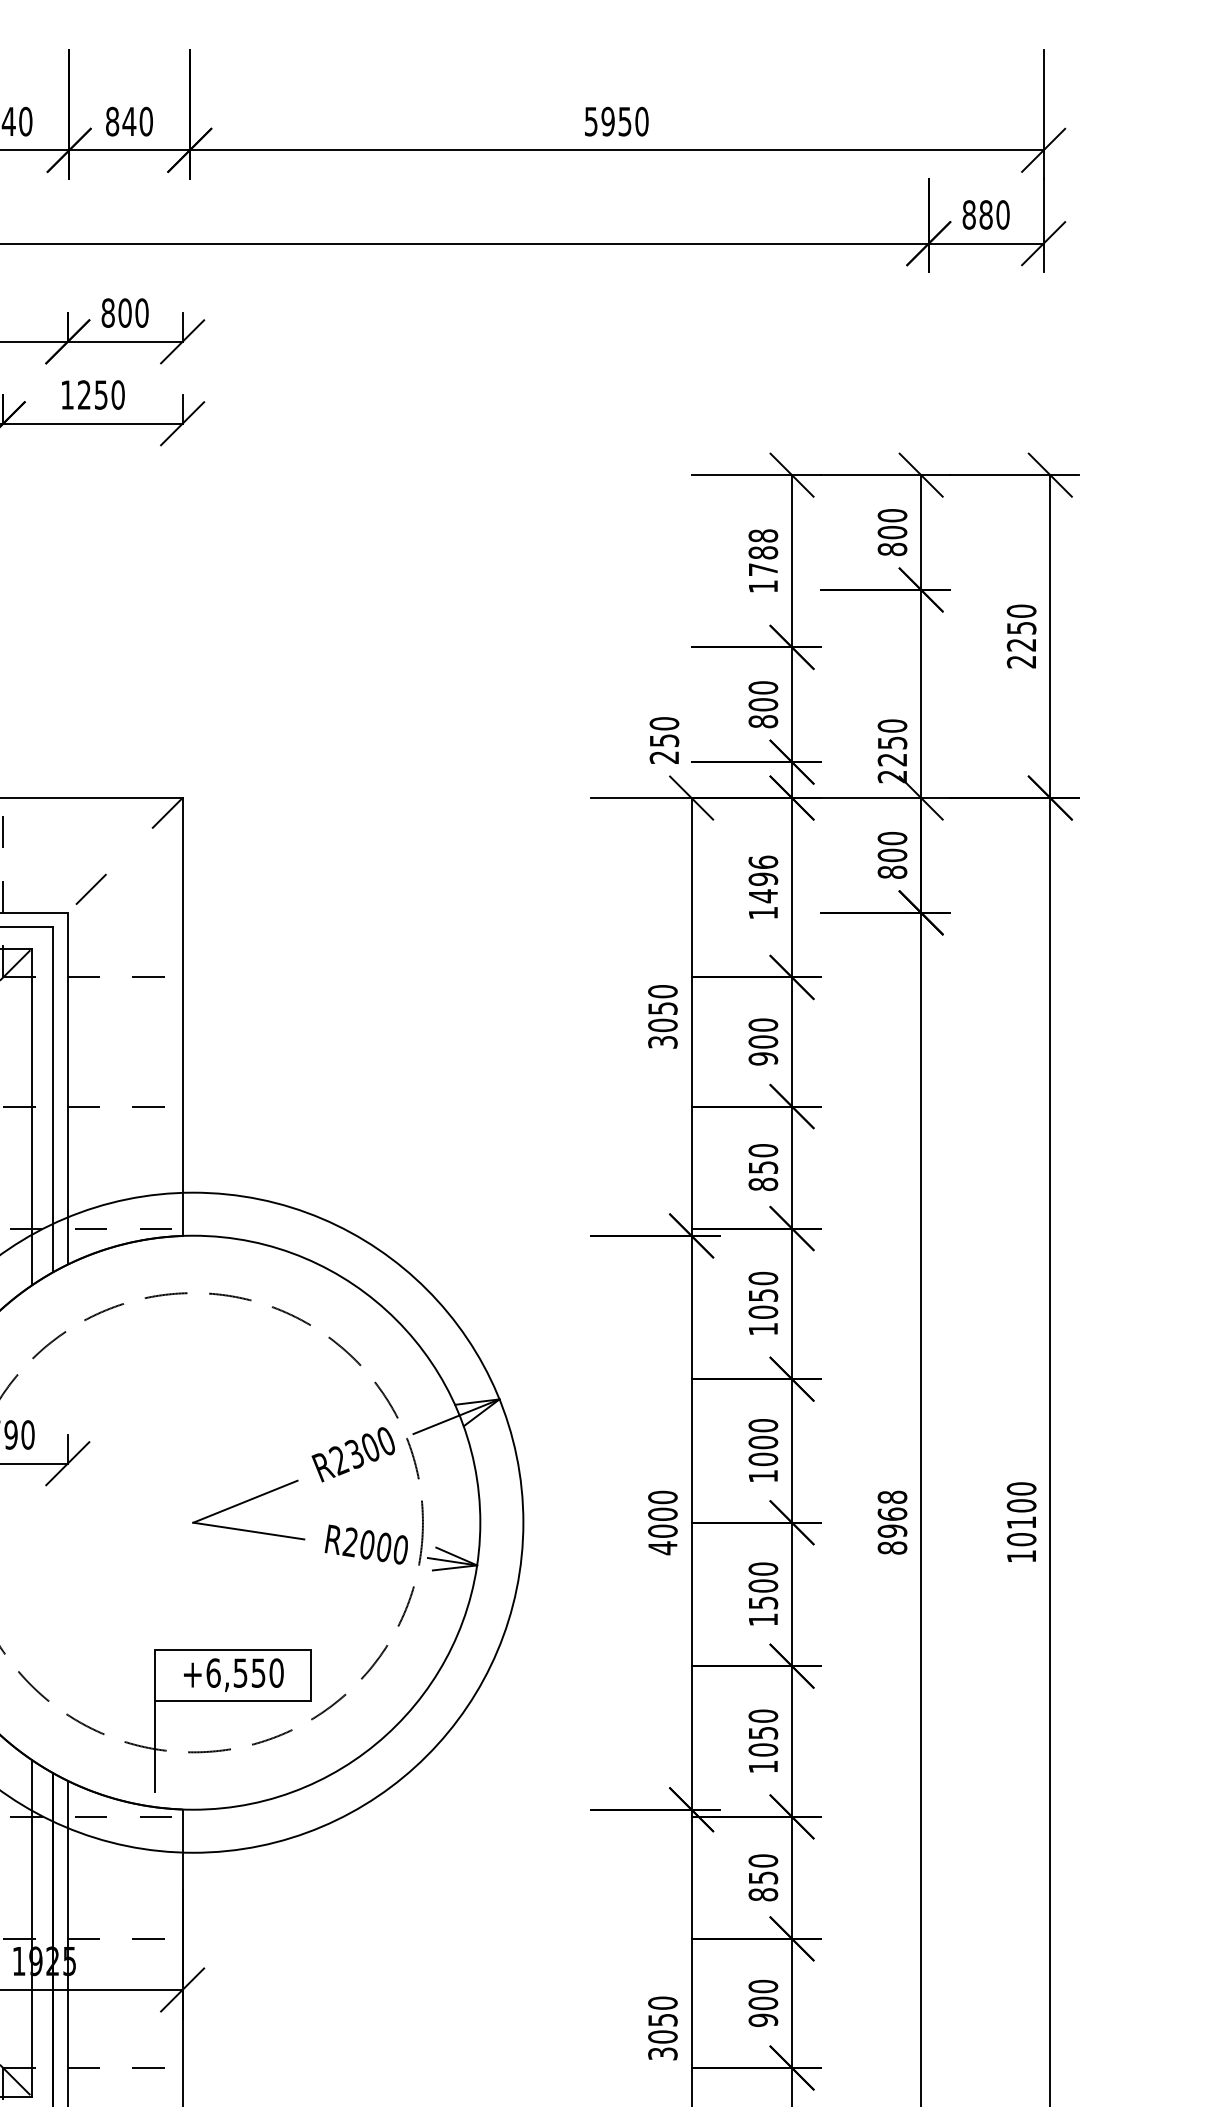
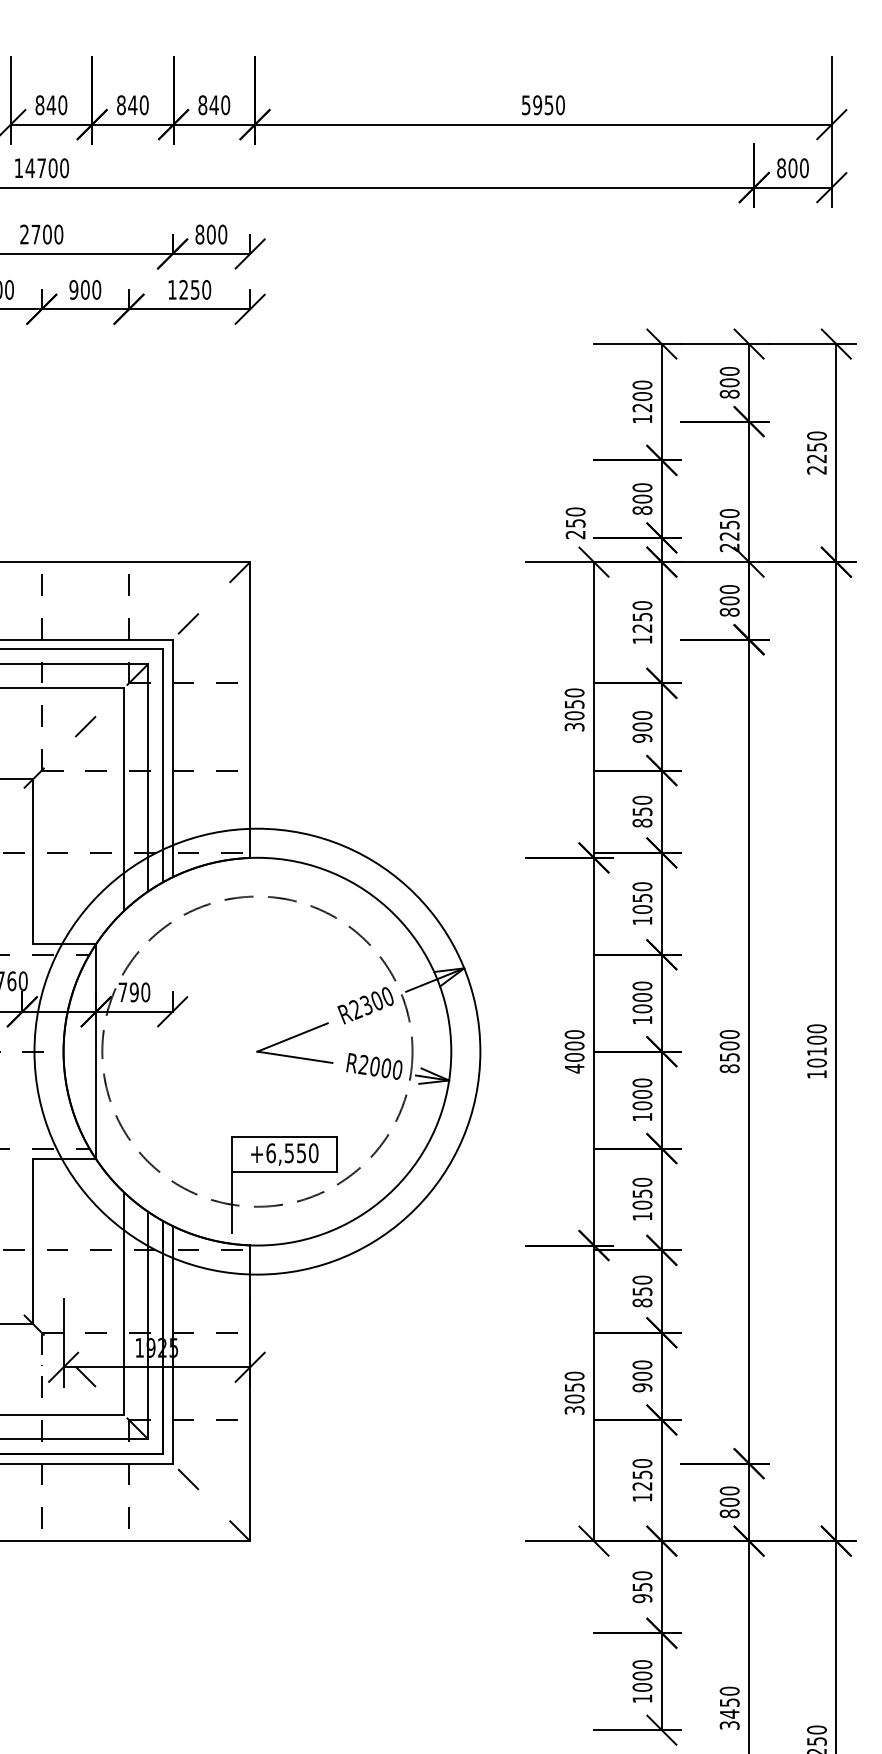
text: (985, 213) -> (792, 167), 880 -> 800
text: (763, 552) -> (642, 396), 1788 -> 1200
text: (763, 879) -> (642, 617), 1496 -> 1250
text: (892, 1513) -> (729, 1045), 8968 -> 8500
text: (763, 1602) -> (642, 1105), 1500 -> 1000

